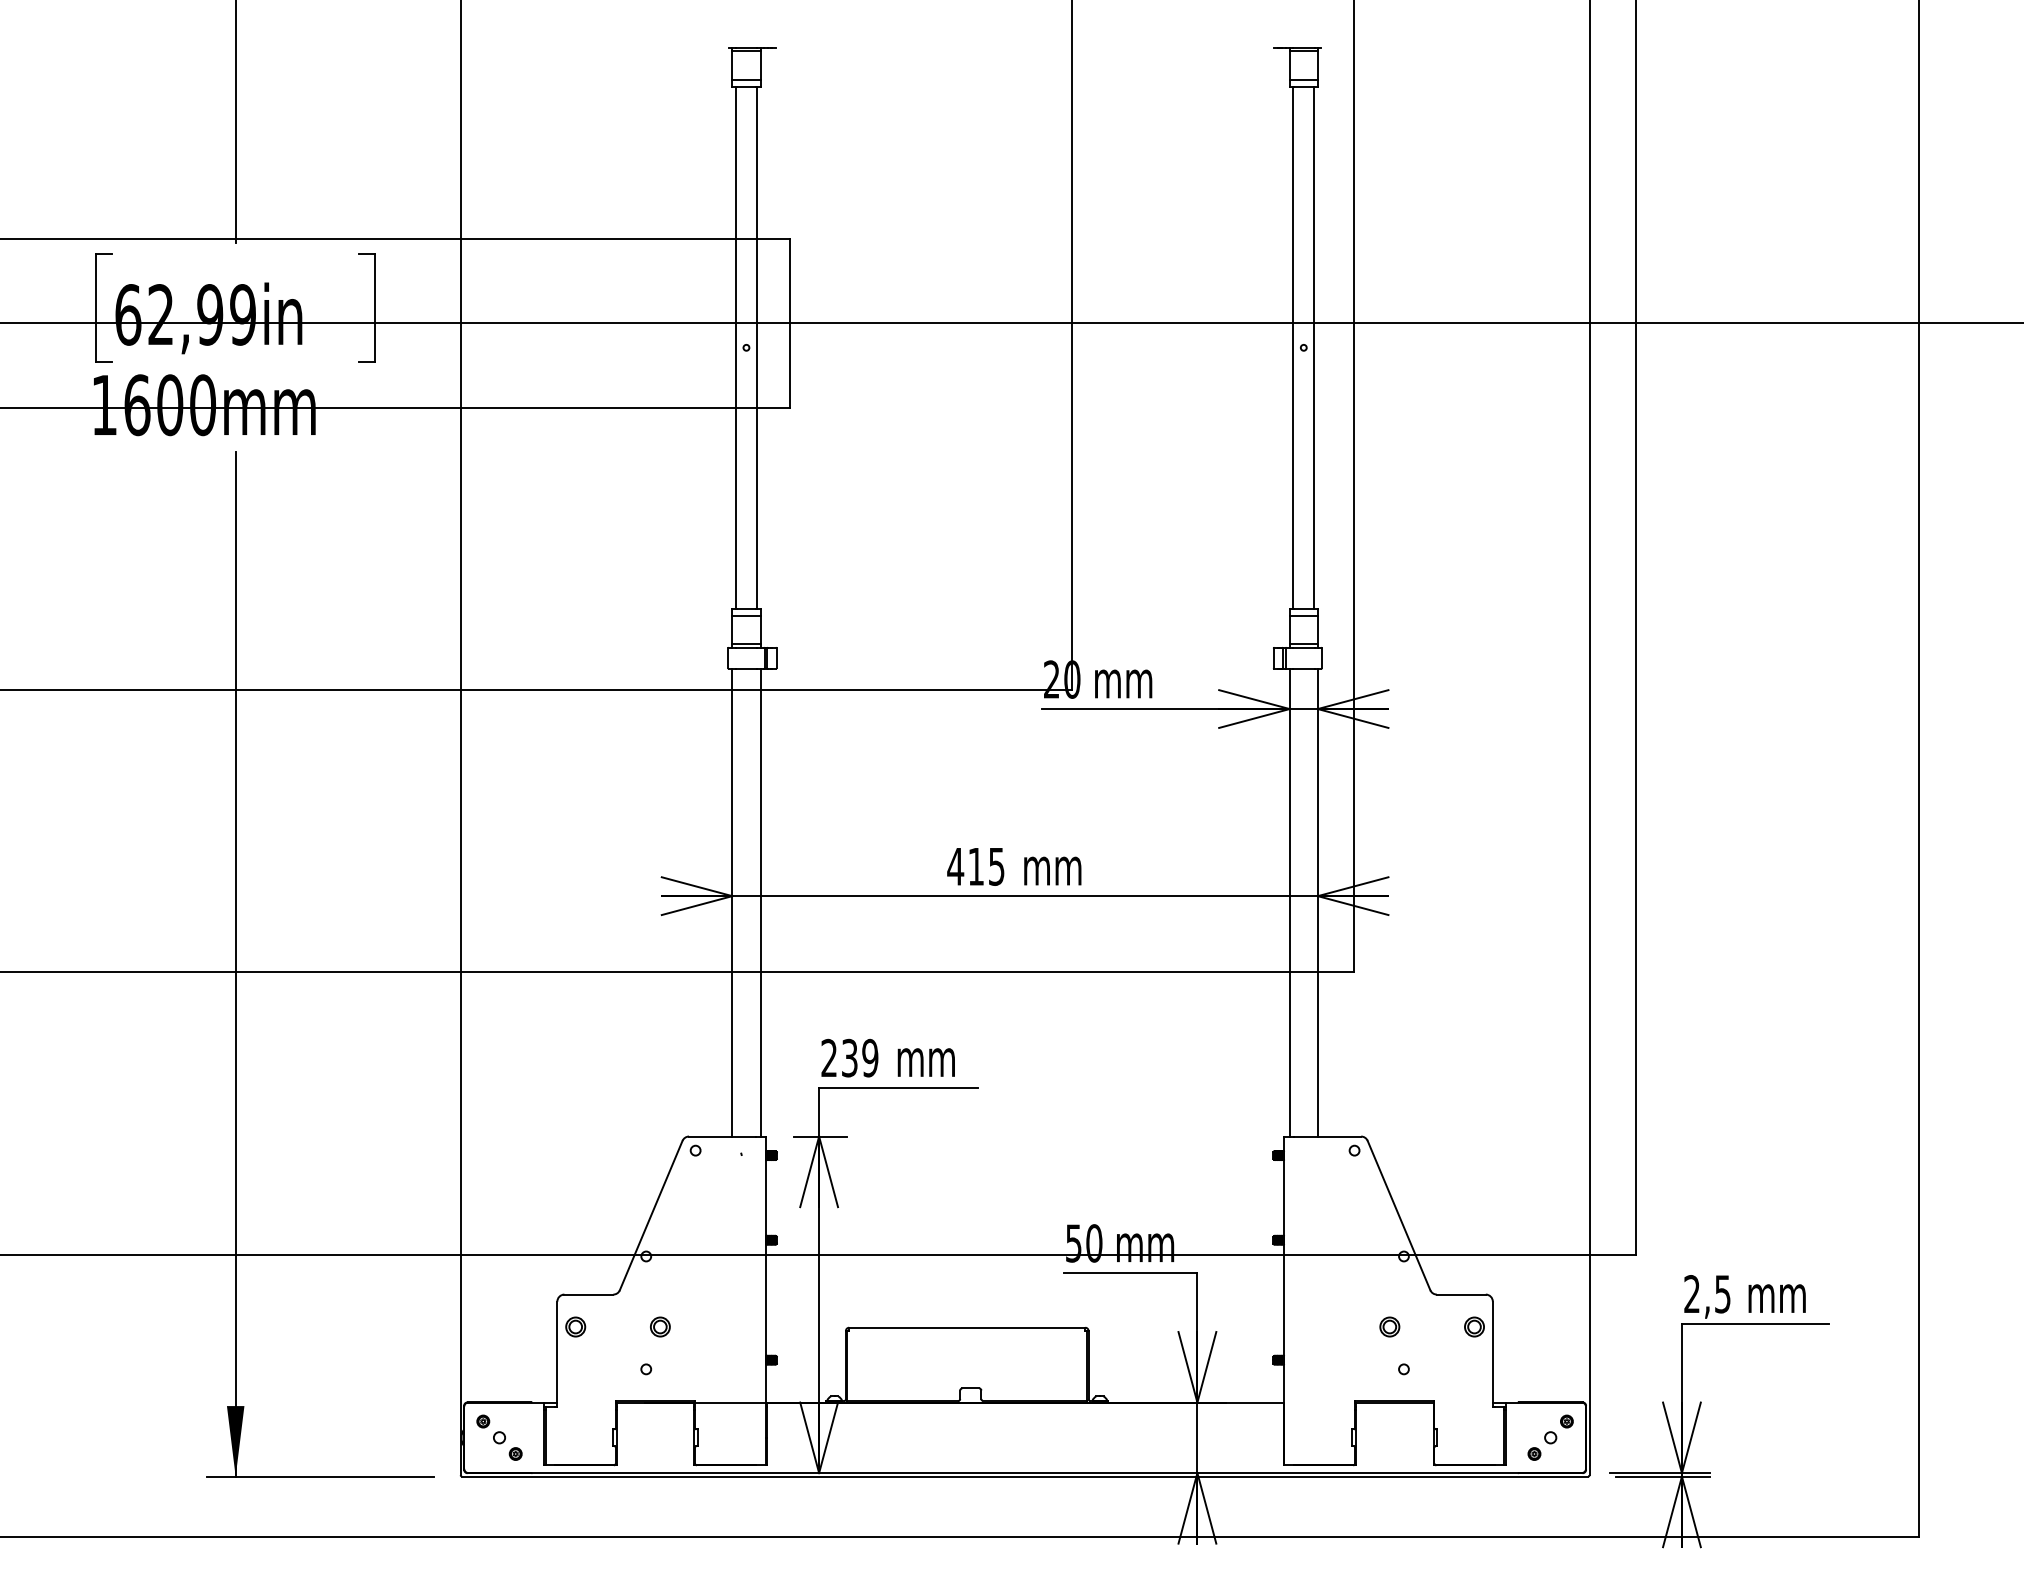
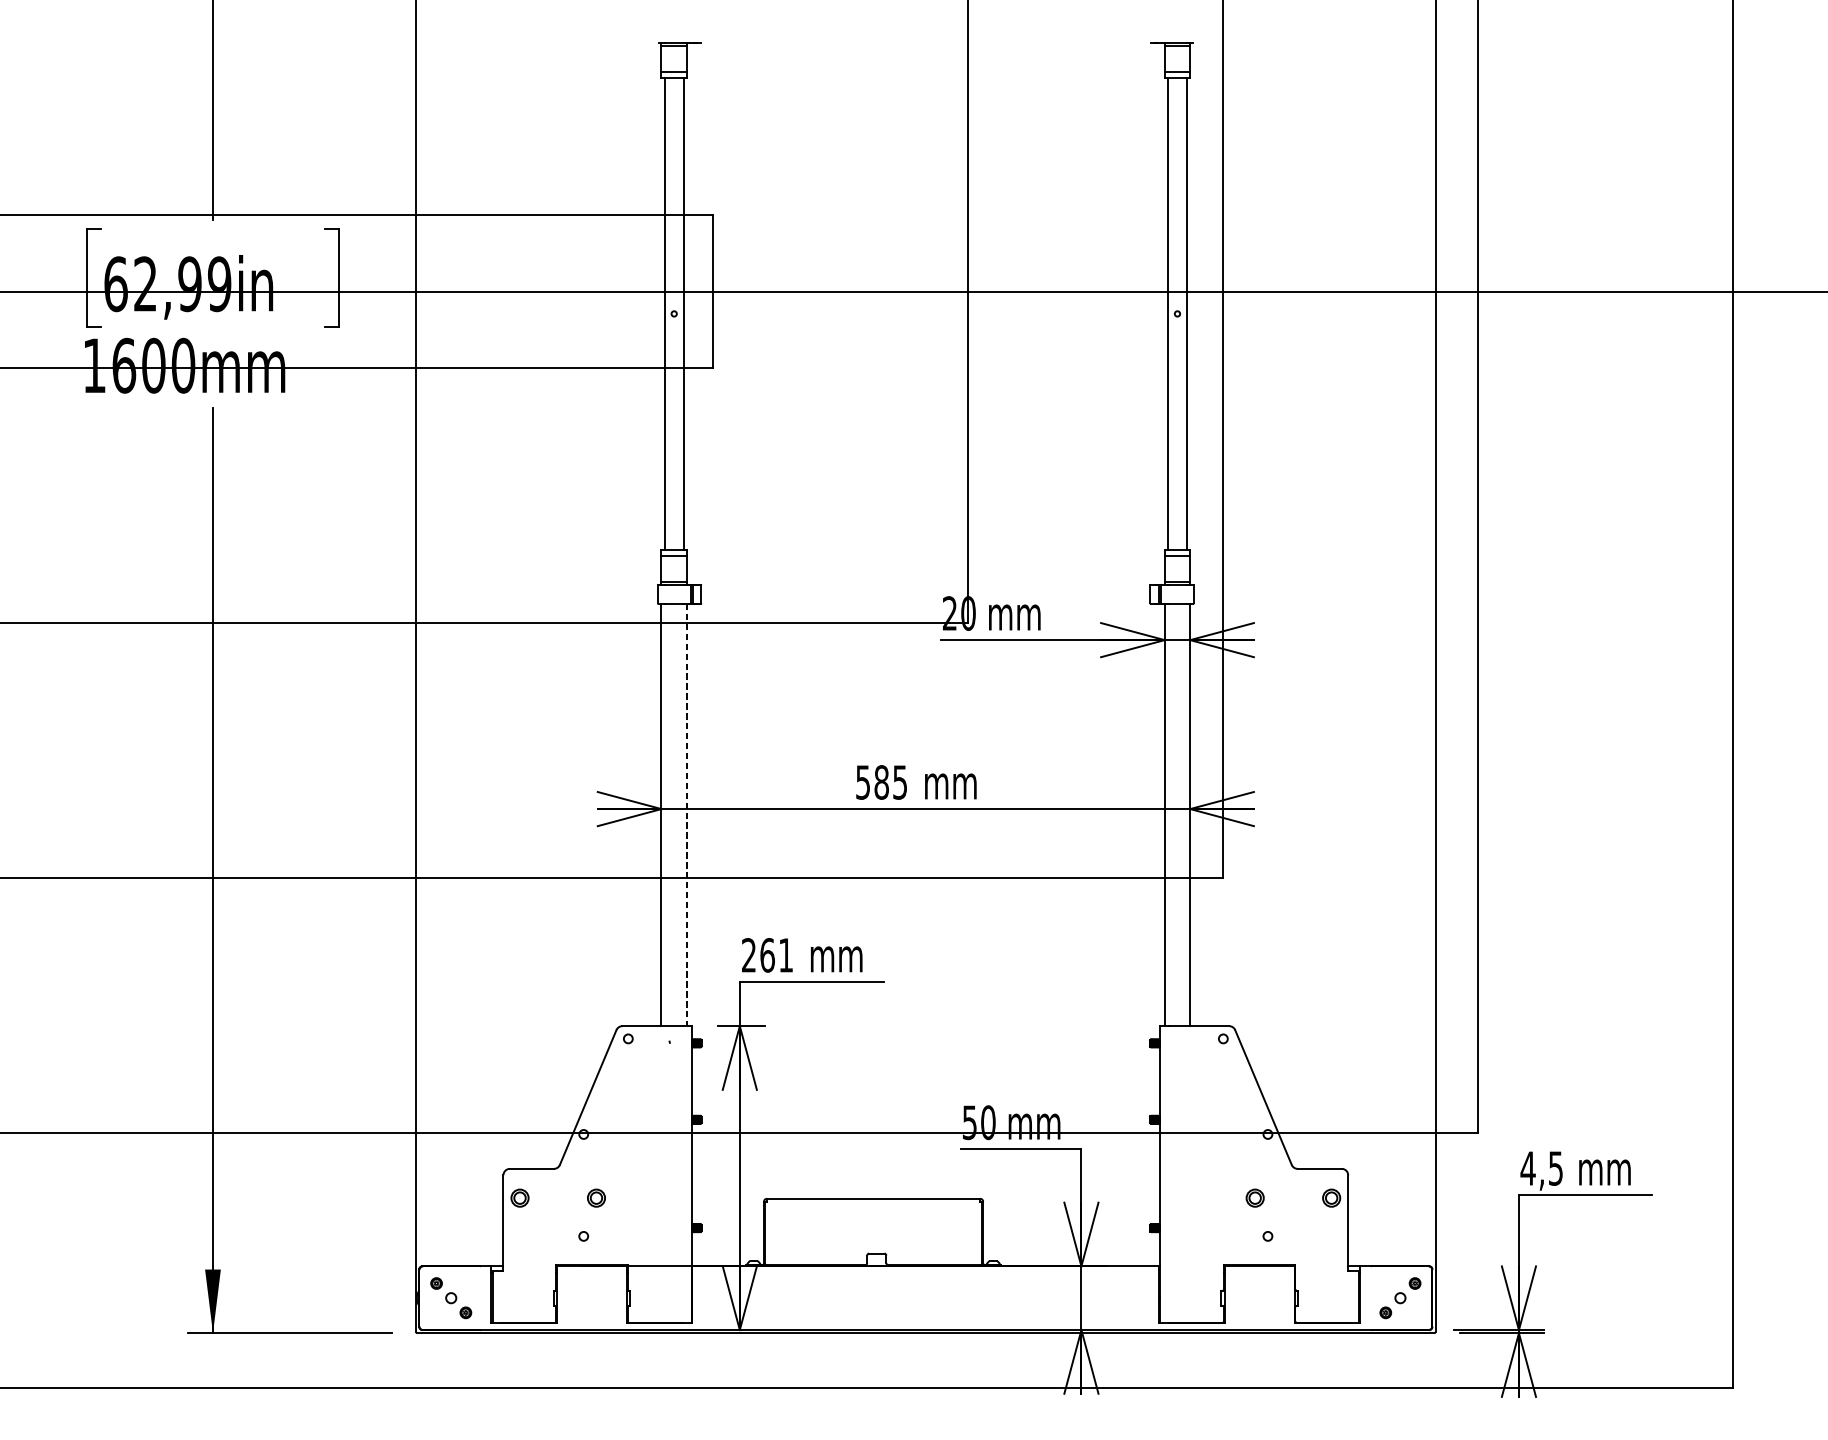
text: (965, 866) -> (872, 782), 415 -> 585
line: (760, 902) -> (686, 814), solid -> dashed
text: (860, 1057) -> (777, 954), 239 -> 261
text: (1691, 1293) -> (1527, 1167), 2,5 -> 4,5

